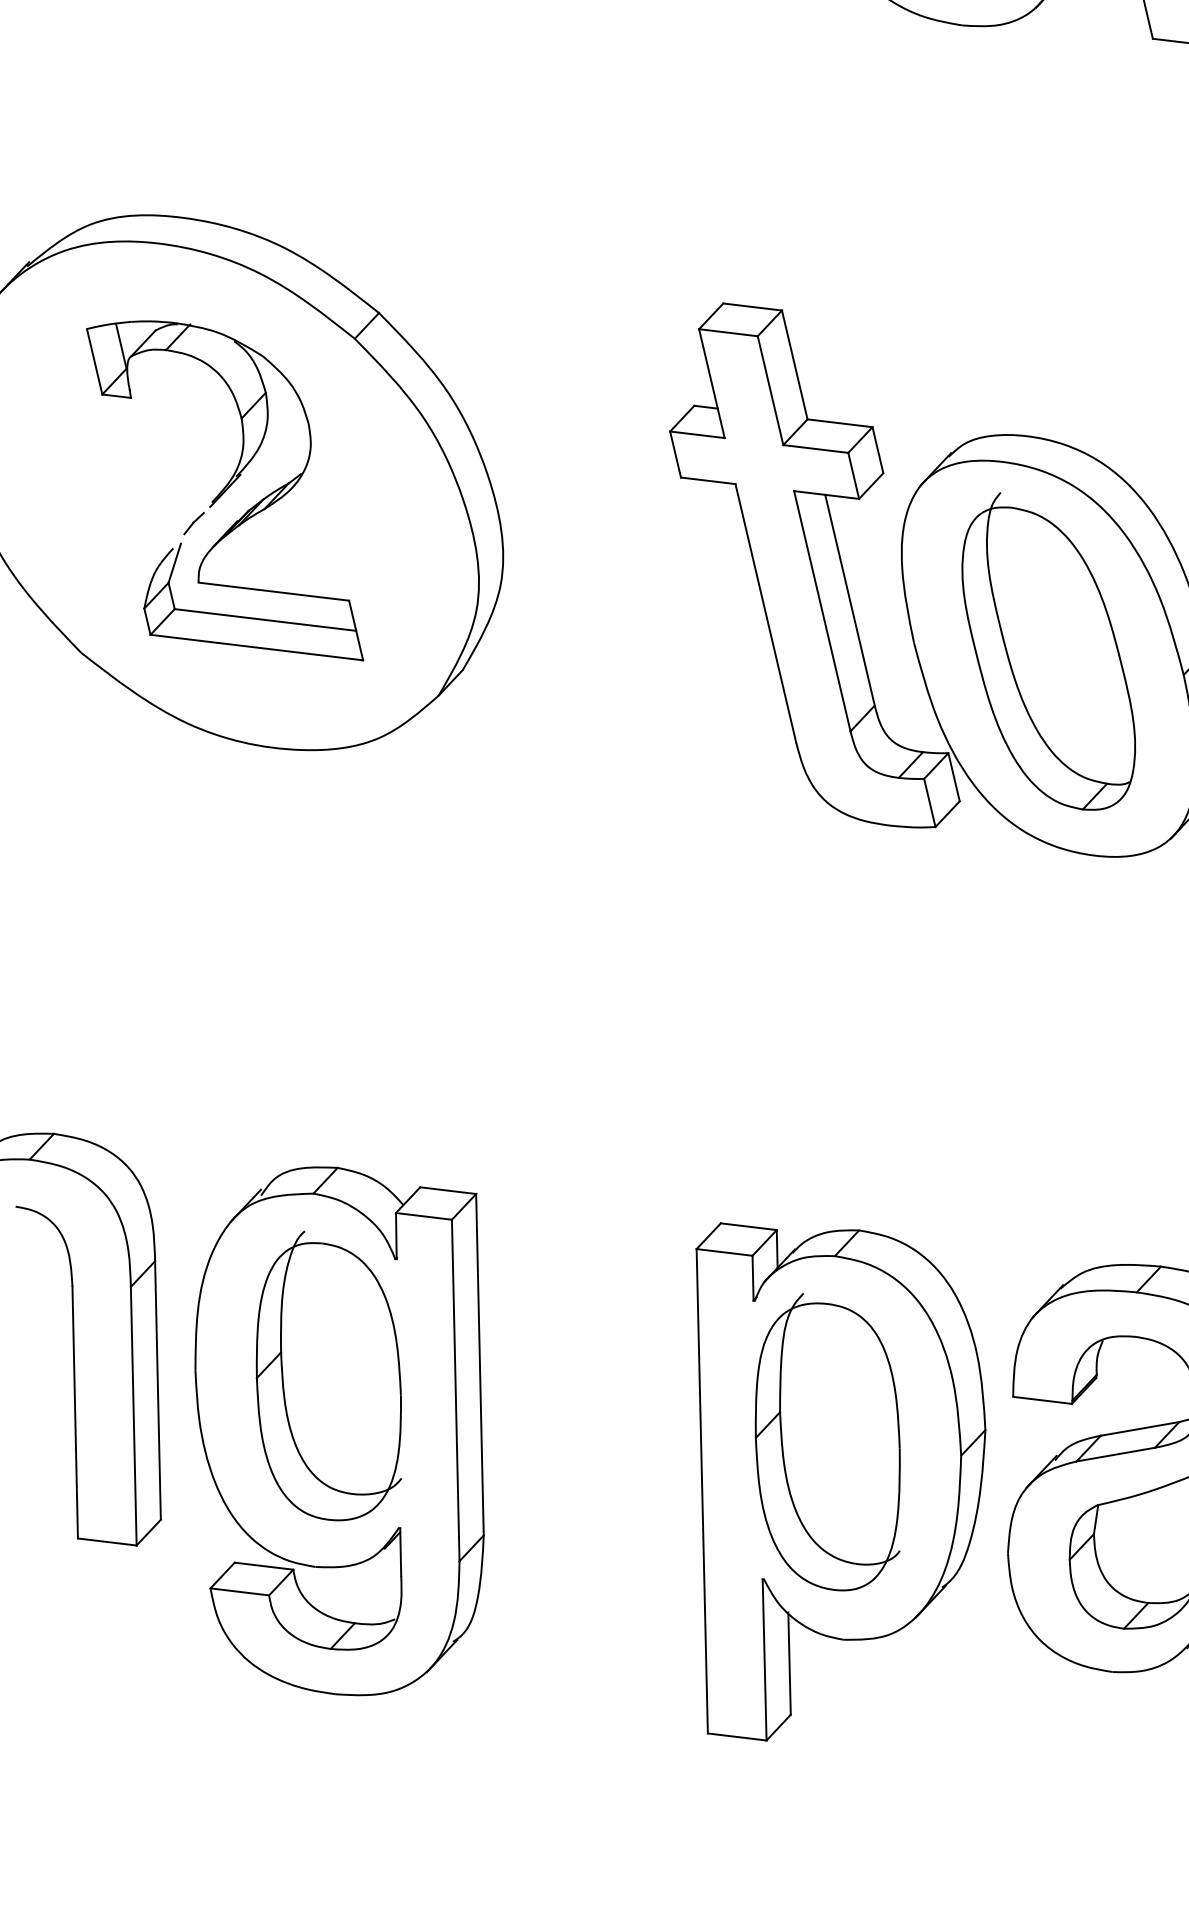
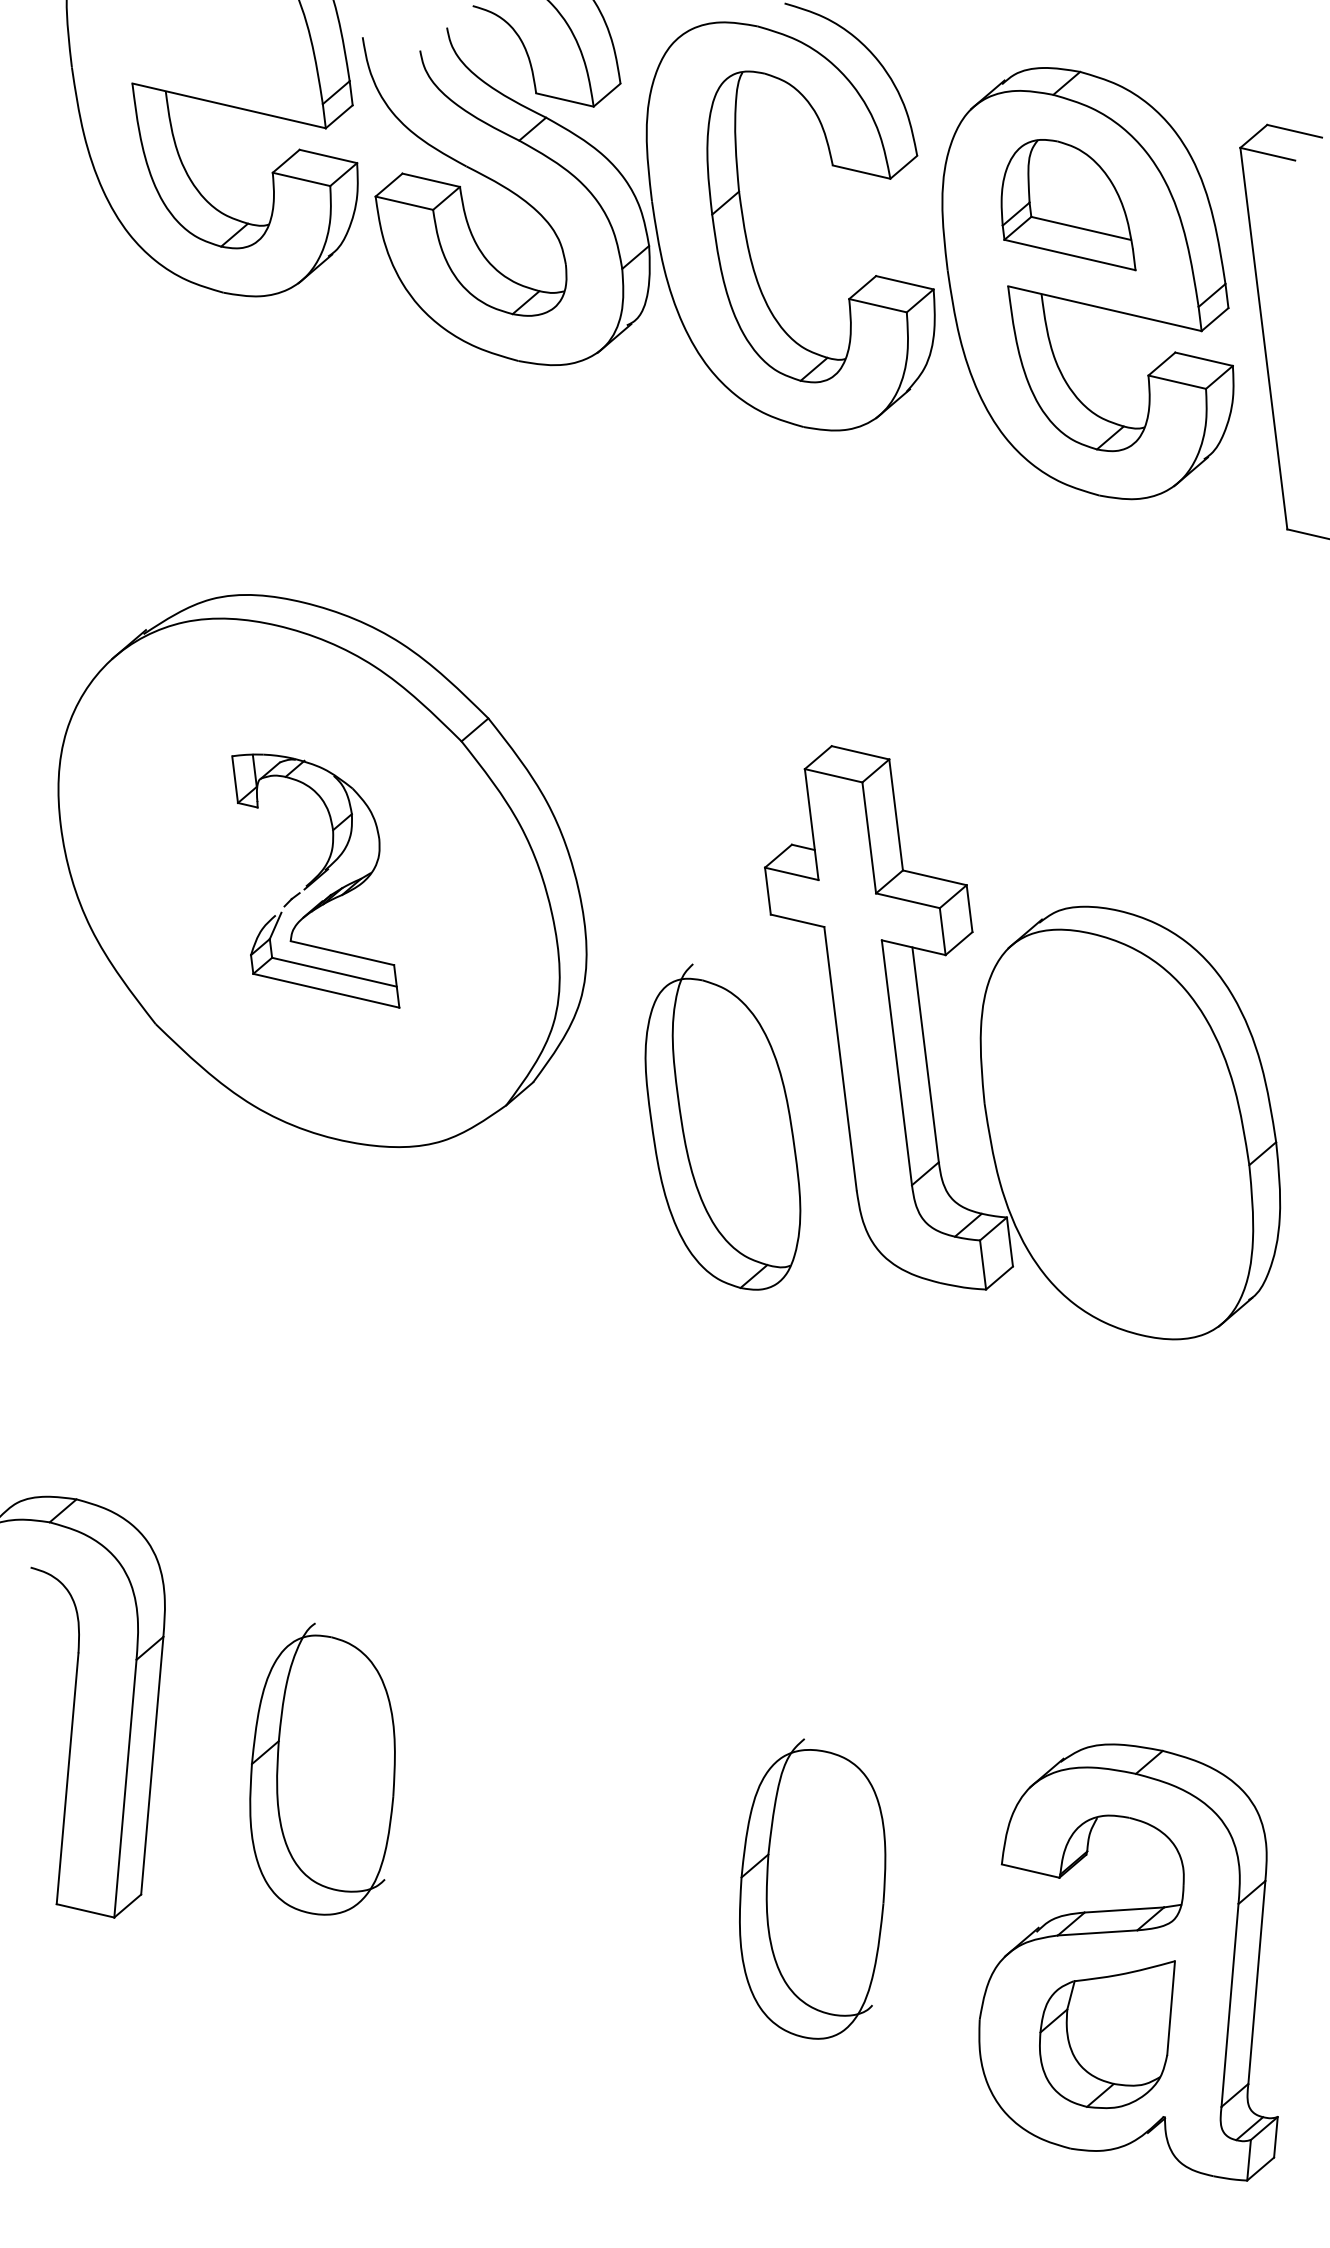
part: (224, 492) -> (315, 880), size x0.7
part: (1047, 650) -> (722, 1126), moved
part: (347, 1430) -> (336, 1825), removed
part: (834, 1471) -> (816, 1919), removed

